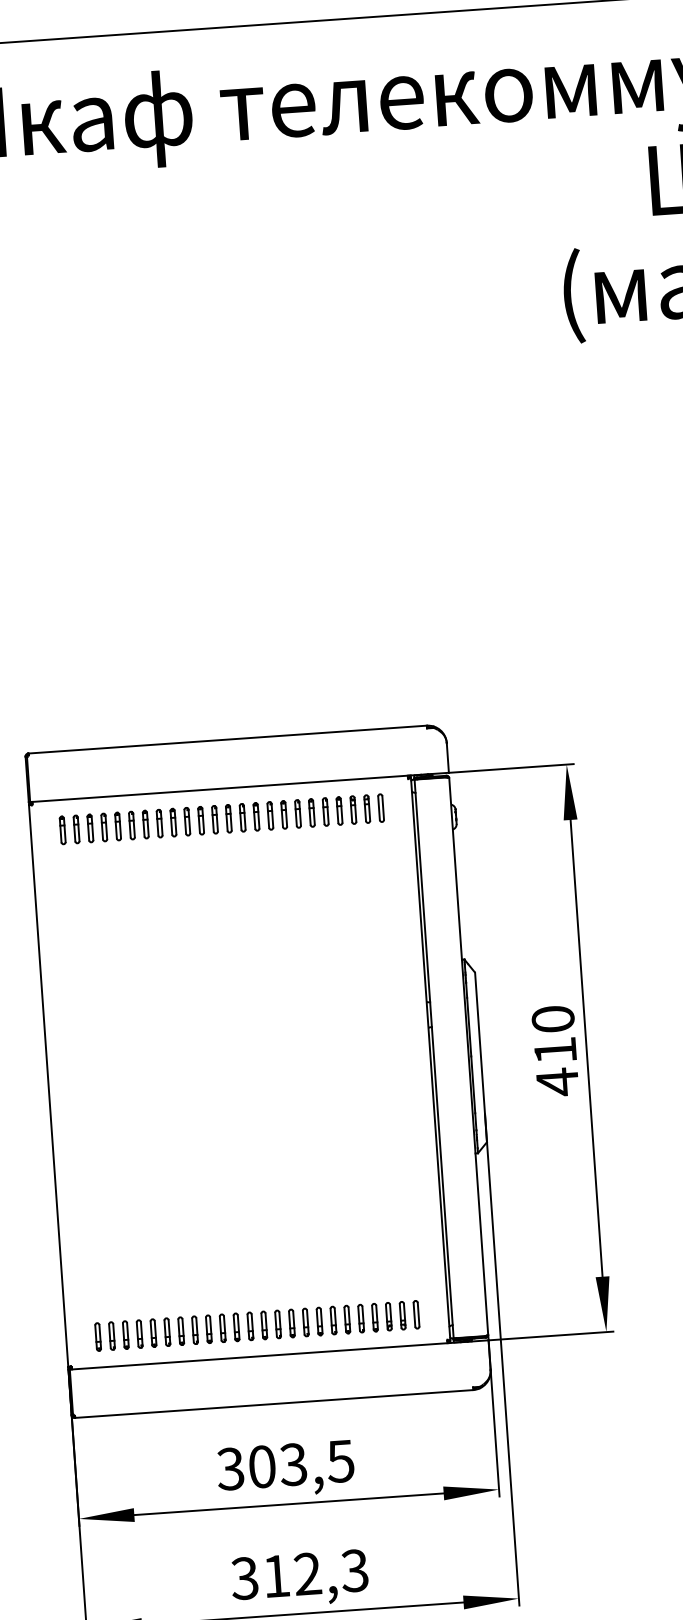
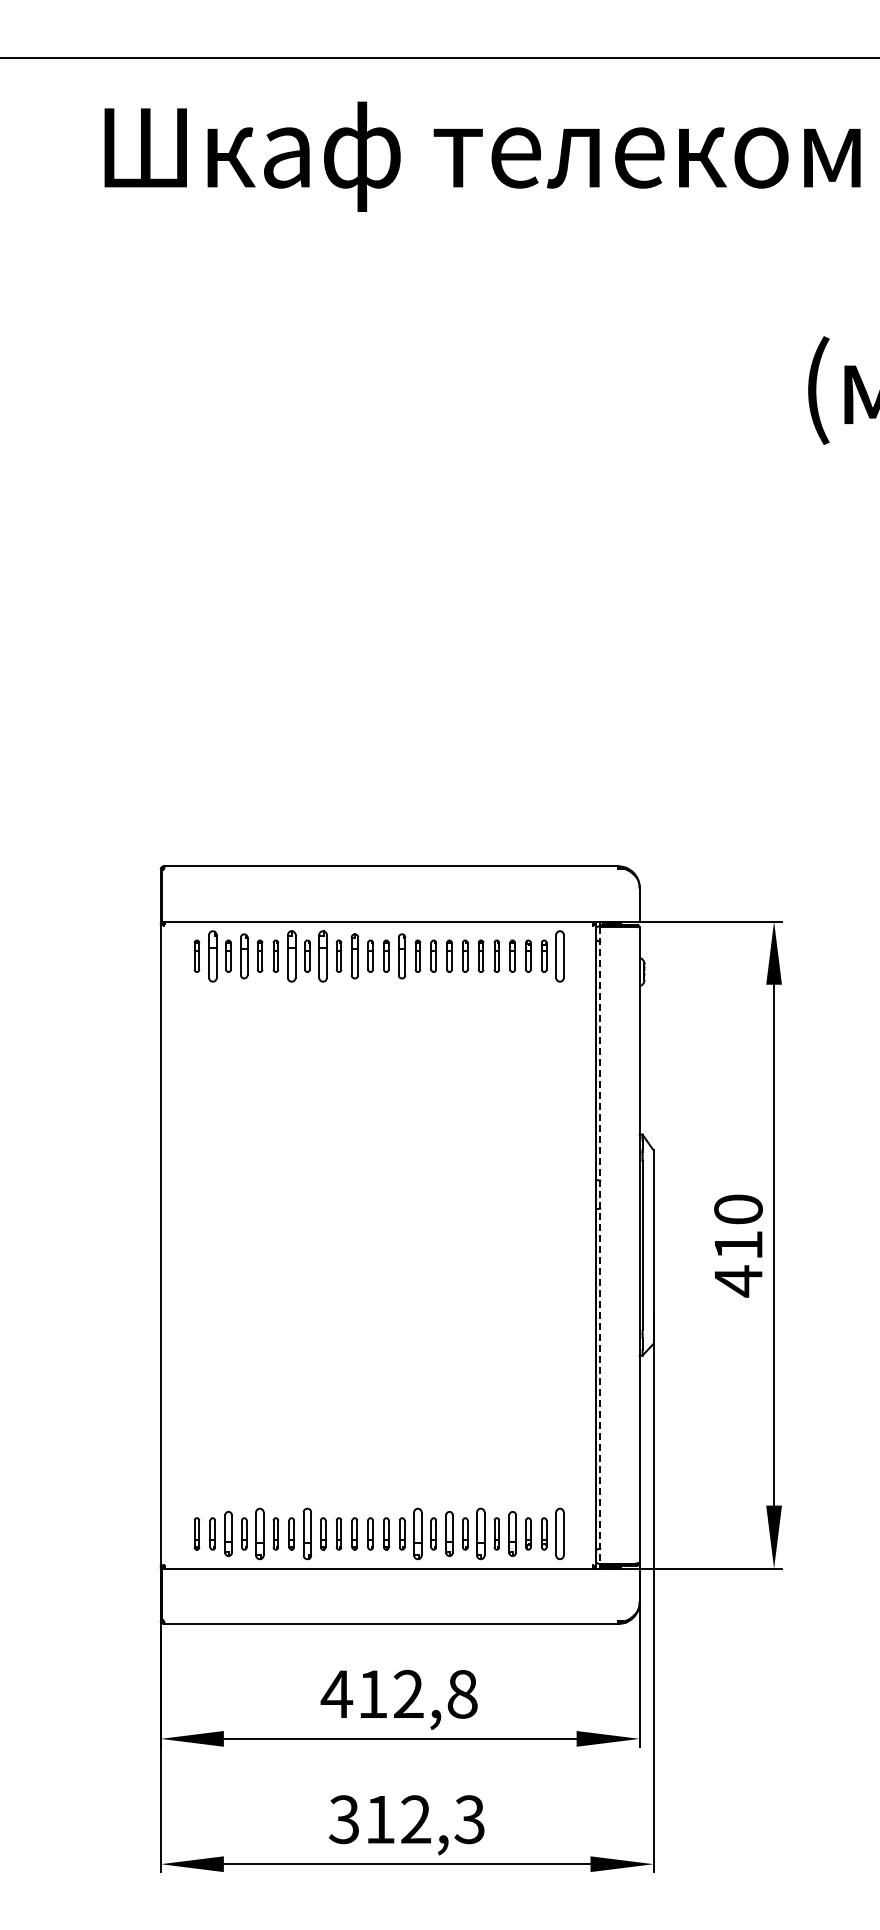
part: (380, 807) -> (559, 955), size x1.6
part: (242, 817) -> (402, 955), size x1.4
part: (200, 820) -> (354, 955), size x1.4
part: (173, 821) -> (323, 955), size x1.6
part: (145, 823) -> (291, 955), size x1.6
part: (104, 826) -> (244, 955), size x1.4
part: (76, 828) -> (212, 955), size x1.6
line: (434, 1059) -> (600, 1245), solid -> dashed
part: (416, 1314) -> (559, 1533), size x1.6
part: (374, 1317) -> (512, 1533), size x1.4
part: (347, 1319) -> (481, 1533), size x1.6
part: (319, 1321) -> (449, 1533), size x1.4
part: (291, 1323) -> (417, 1533), size x1.6
part: (195, 1329) -> (307, 1533), size x1.6
part: (153, 1332) -> (260, 1533), size x1.6
part: (125, 1334) -> (228, 1533), size x1.4
text: (284, 1464) -> (398, 1693), 303,5 -> 412,8

